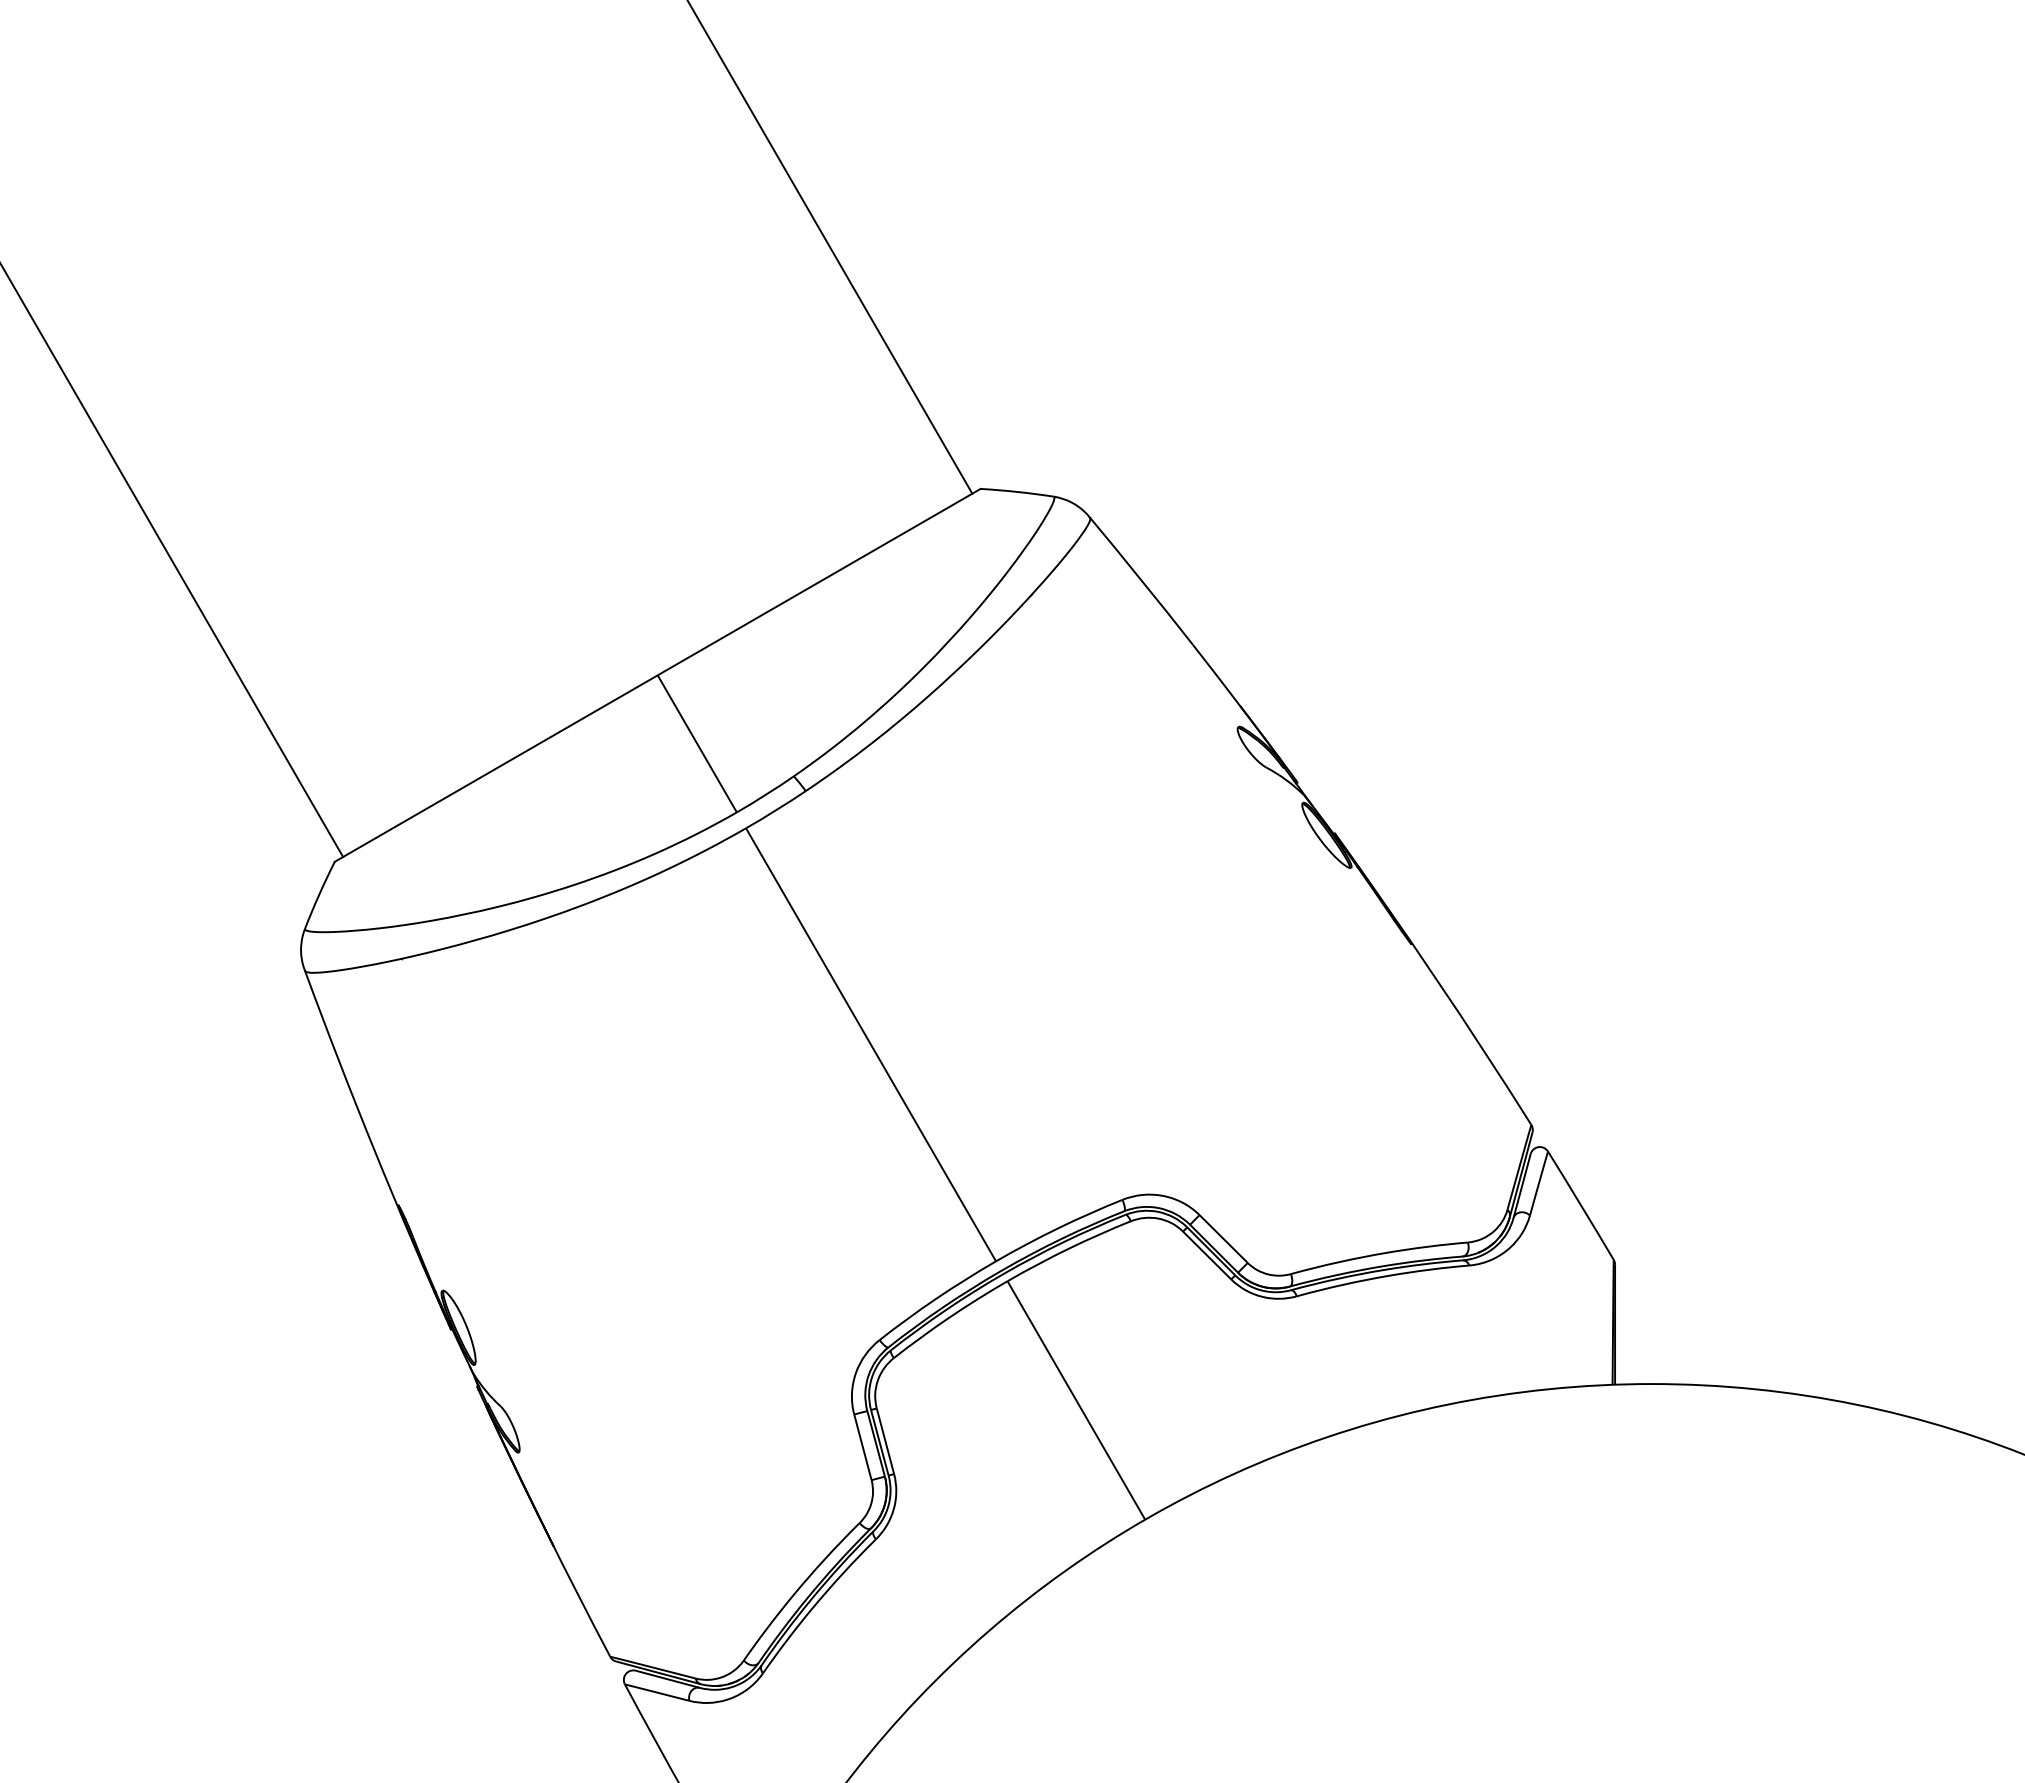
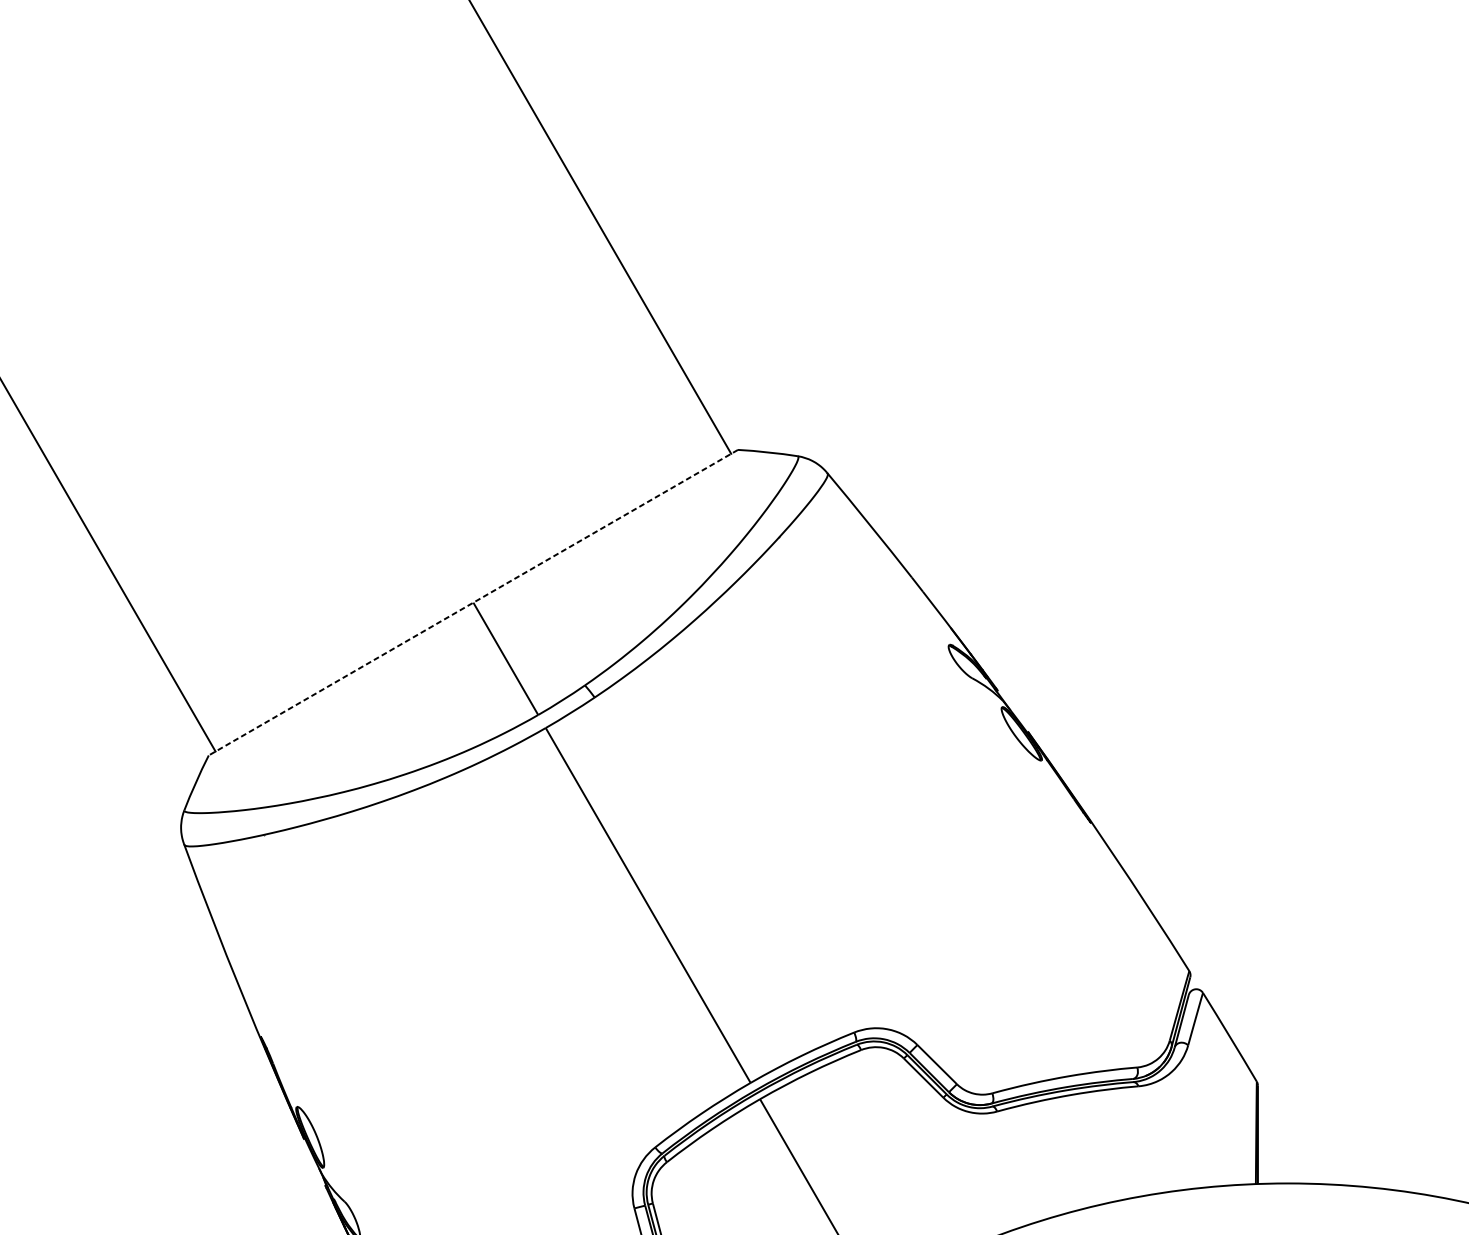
line: (657, 675) -> (473, 602), solid -> dashed

